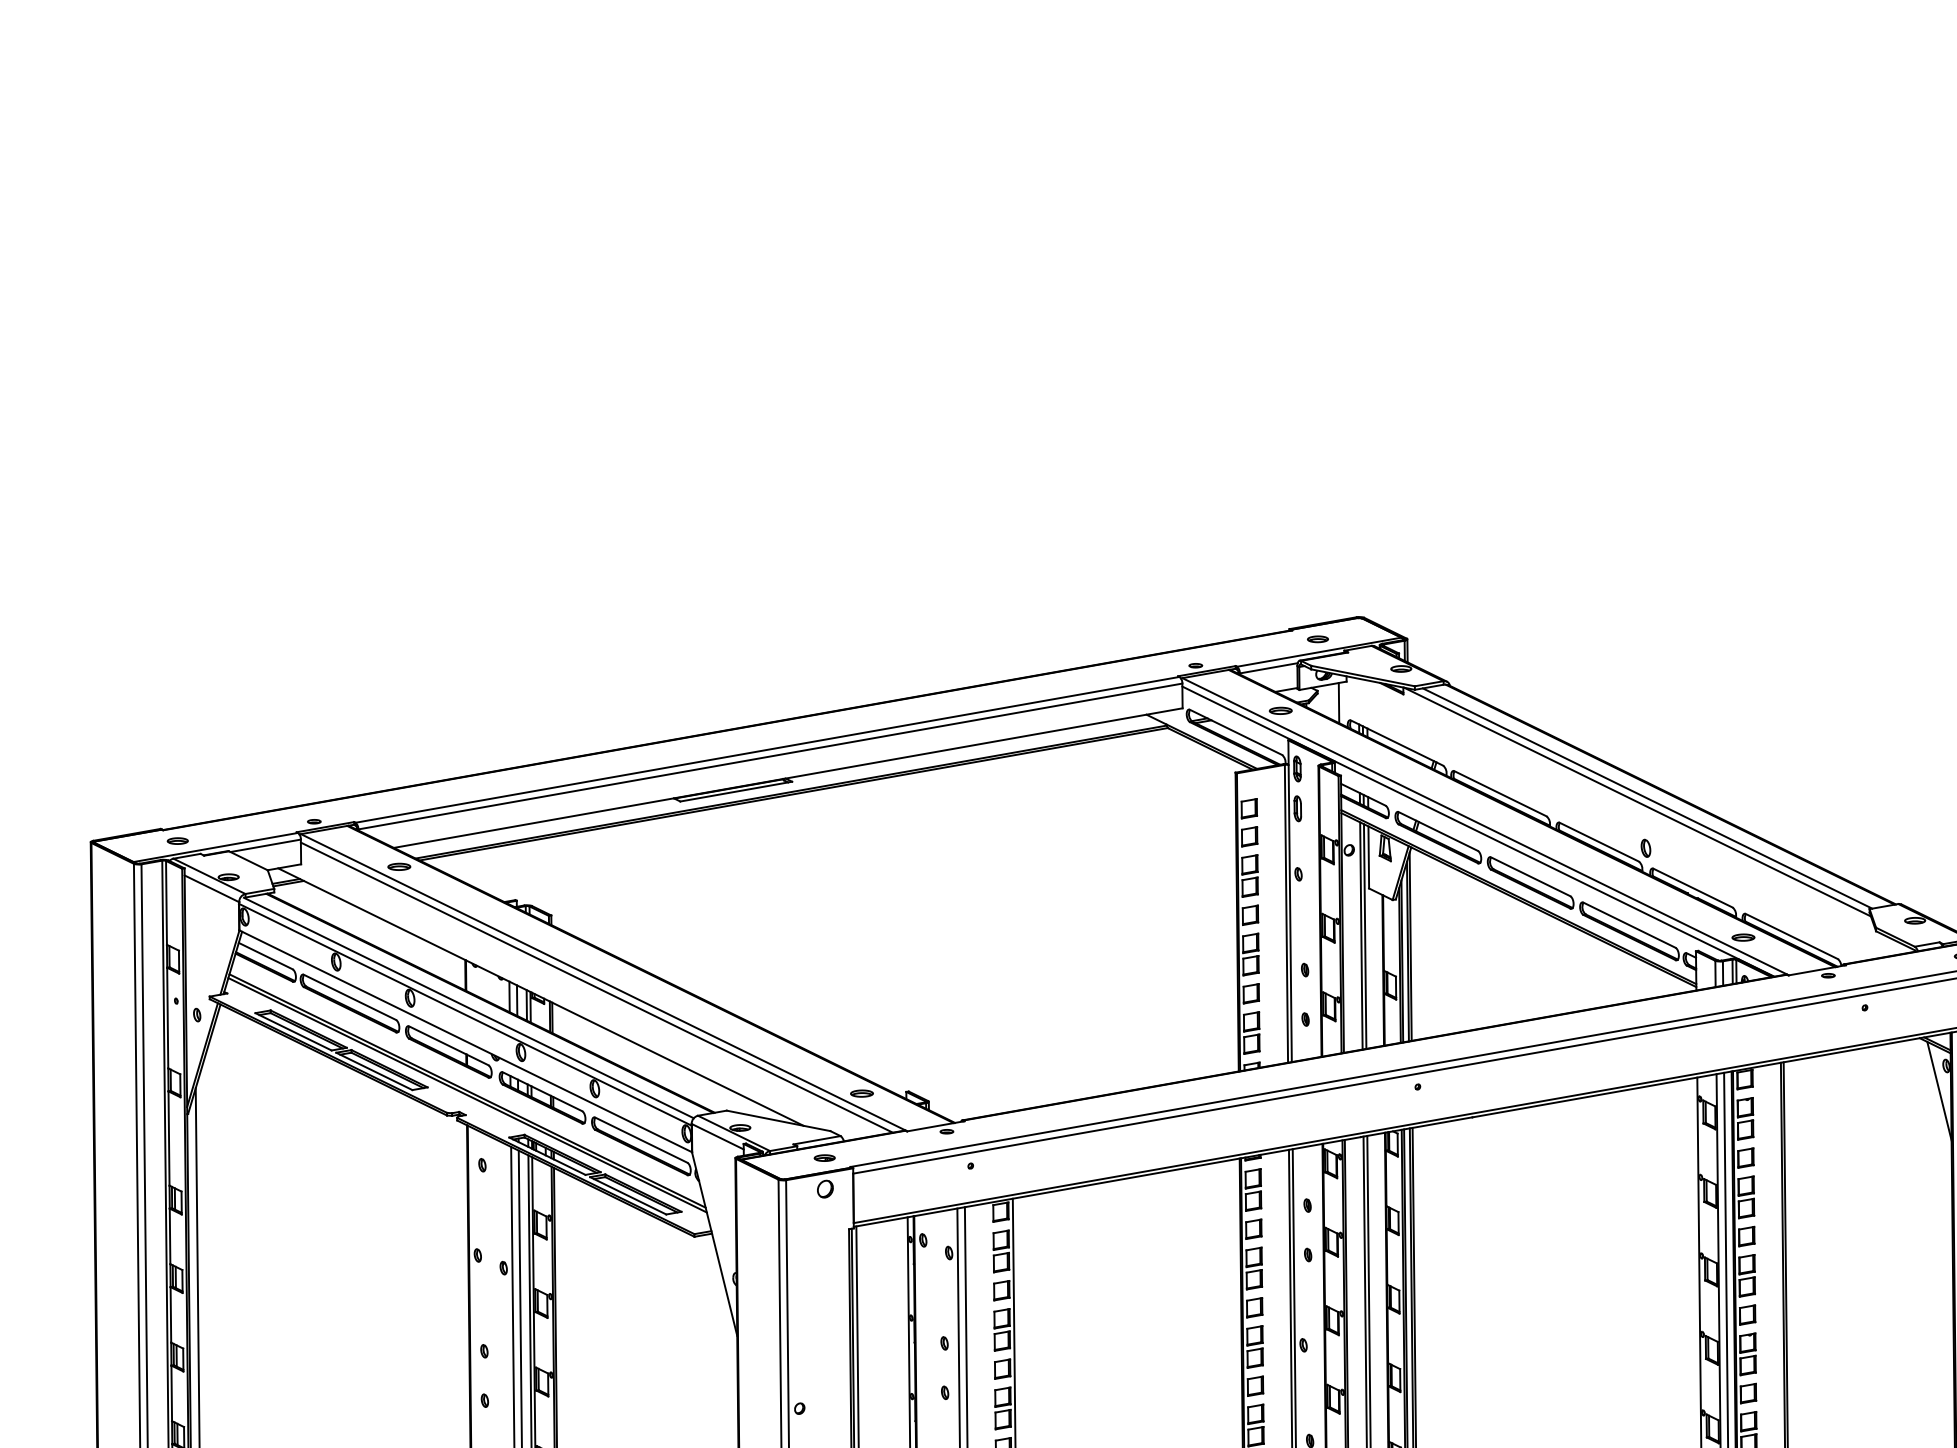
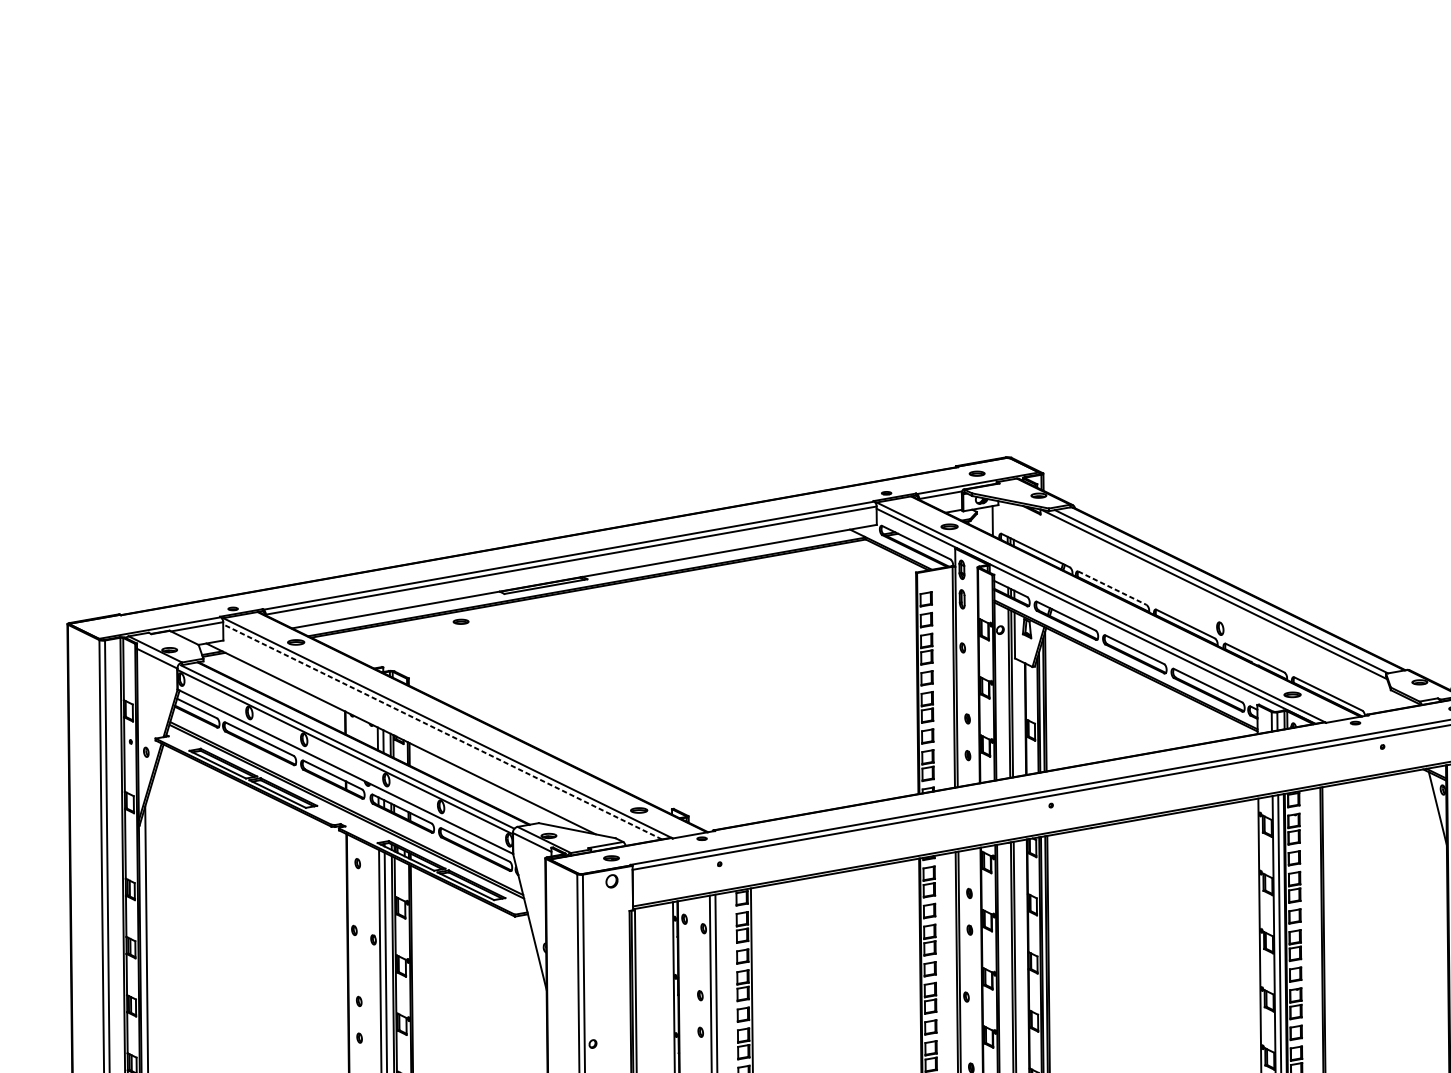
line: (1500, 793) -> (1112, 588), solid -> dashed
part: (177, 840) -> (460, 621), moved
line: (596, 987) -> (442, 731), solid -> dashed

